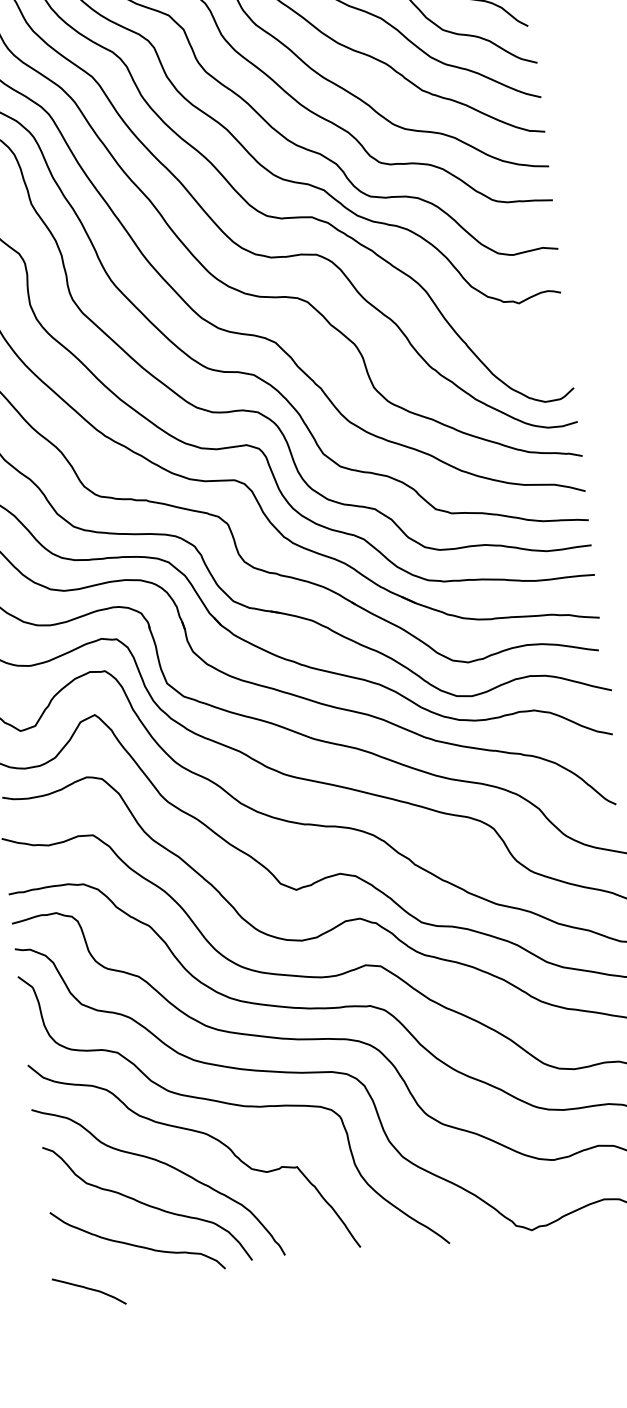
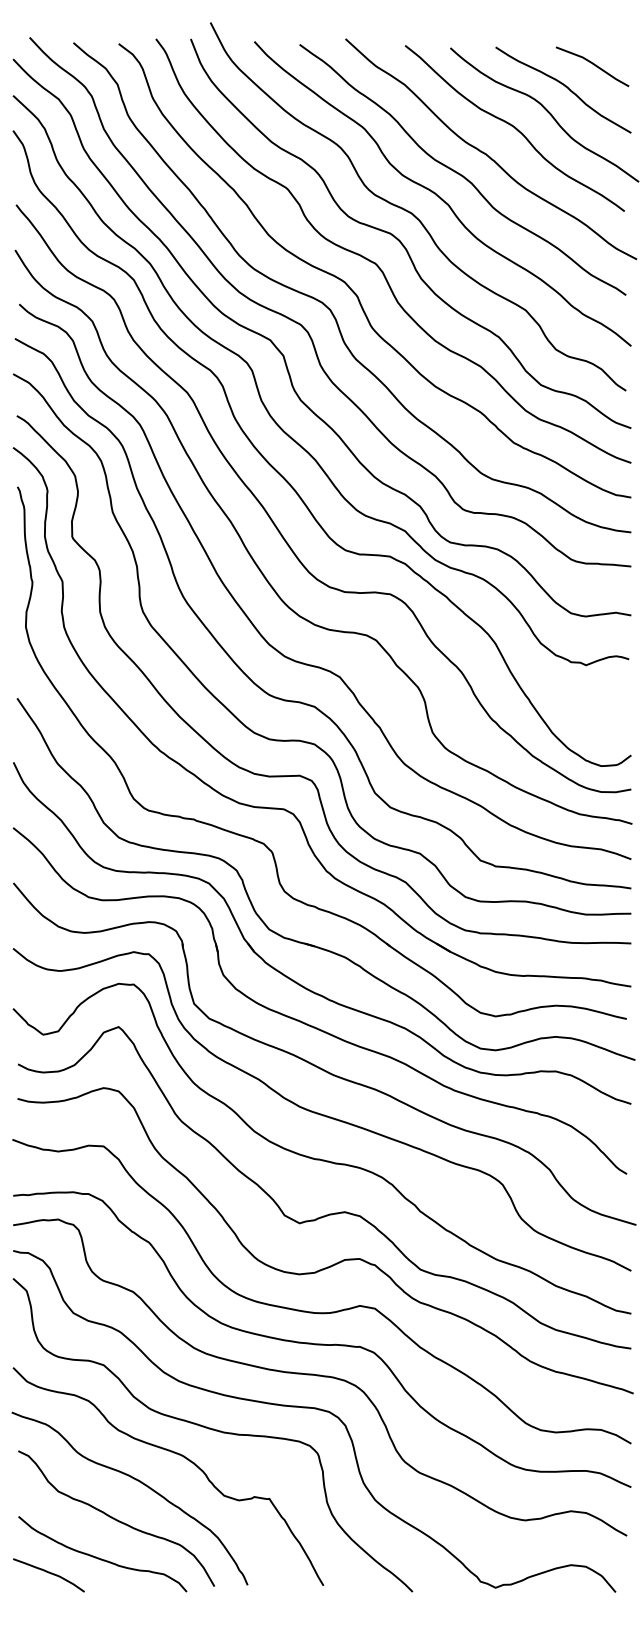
curve: (88, 1289) -> (48, 1573), moved

